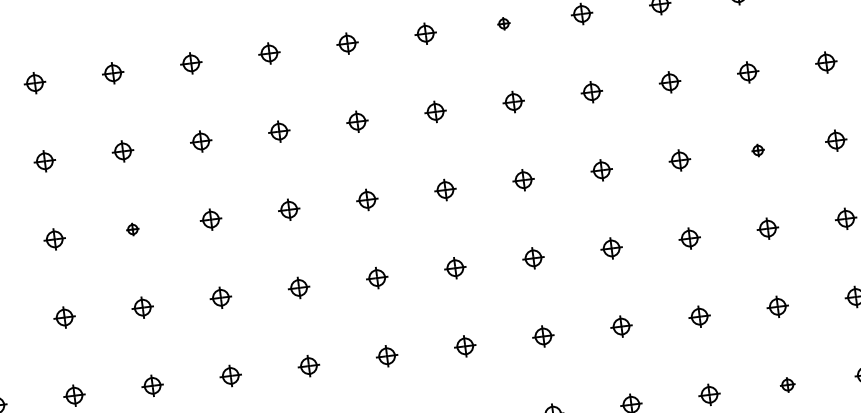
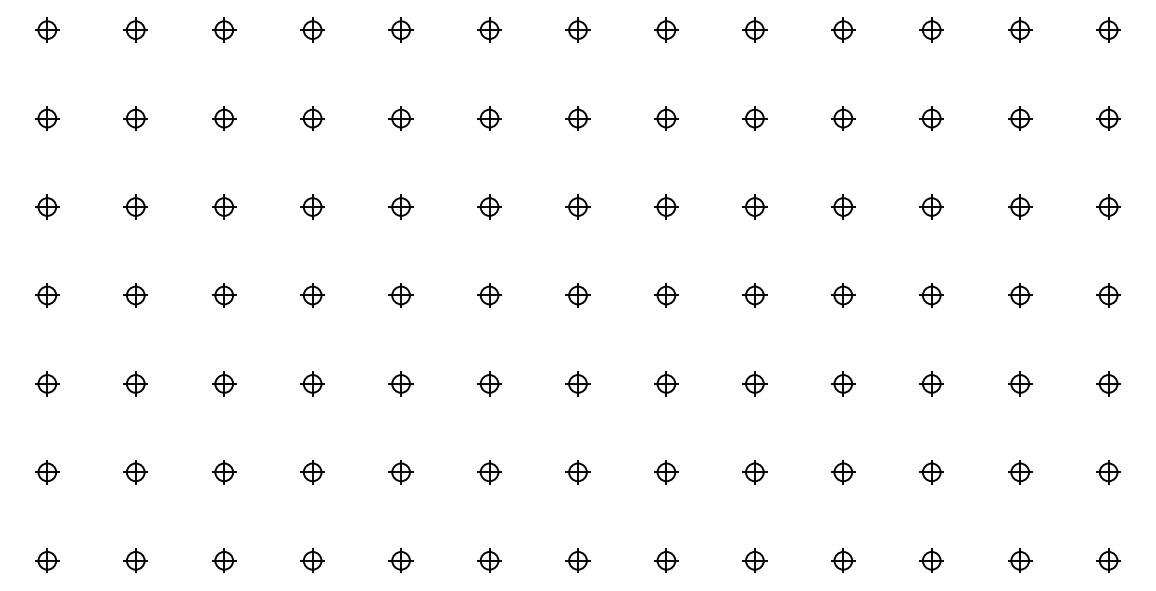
part: (503, 23) -> (754, 29), size x1.67
part: (758, 150) -> (1020, 206), size x1.67
part: (132, 229) -> (312, 206), size x1.67
part: (787, 385) -> (1020, 472), size x1.43

